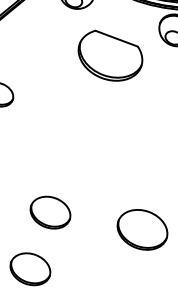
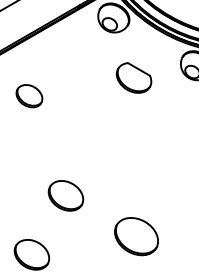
part: (109, 54) -> (133, 77), size x0.62
part: (49, 212) -> (65, 195), moved

